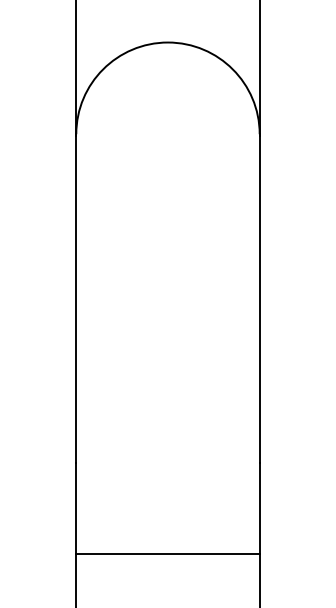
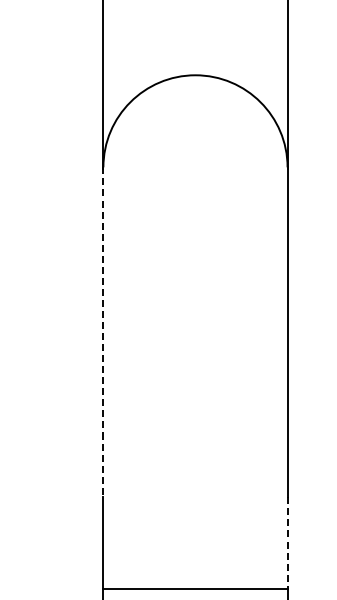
line: (76, 299) -> (103, 333), solid -> dashed
line: (259, 508) -> (287, 543), solid -> dashed

